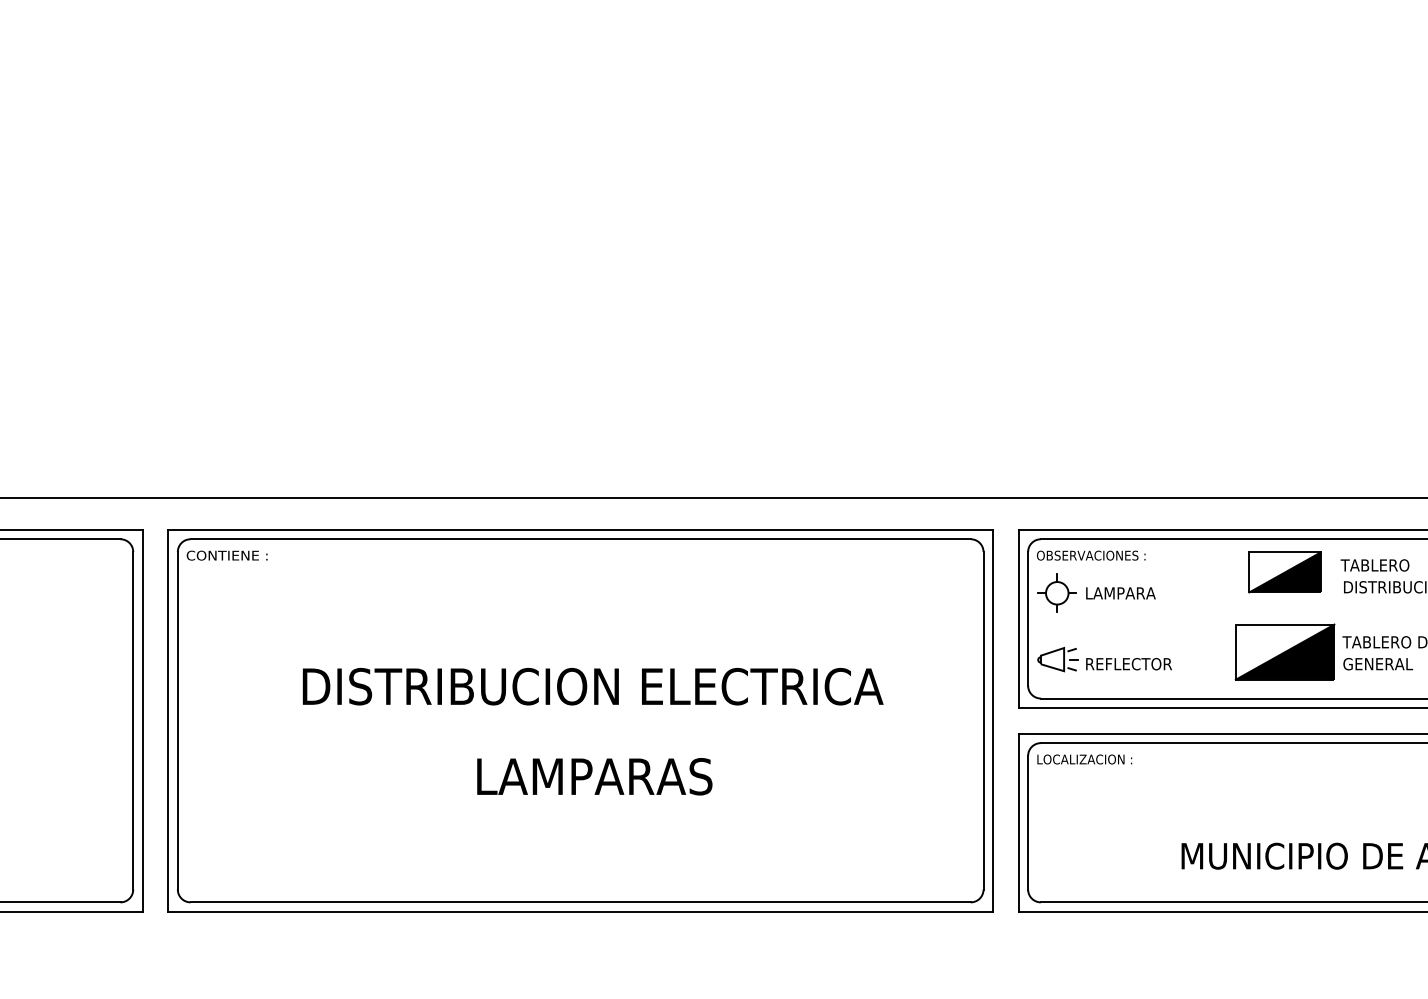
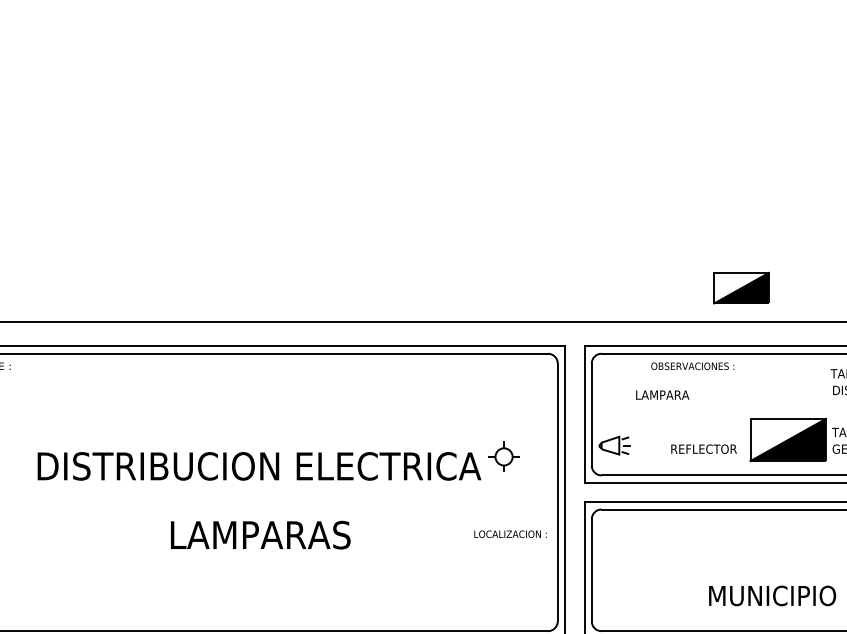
text: (1091, 555) -> (692, 366), moved
part: (1284, 572) -> (741, 288), moved
part: (1056, 592) -> (503, 456), moved
text: (1128, 664) -> (703, 449), moved
text: (1084, 759) -> (510, 534), moved

